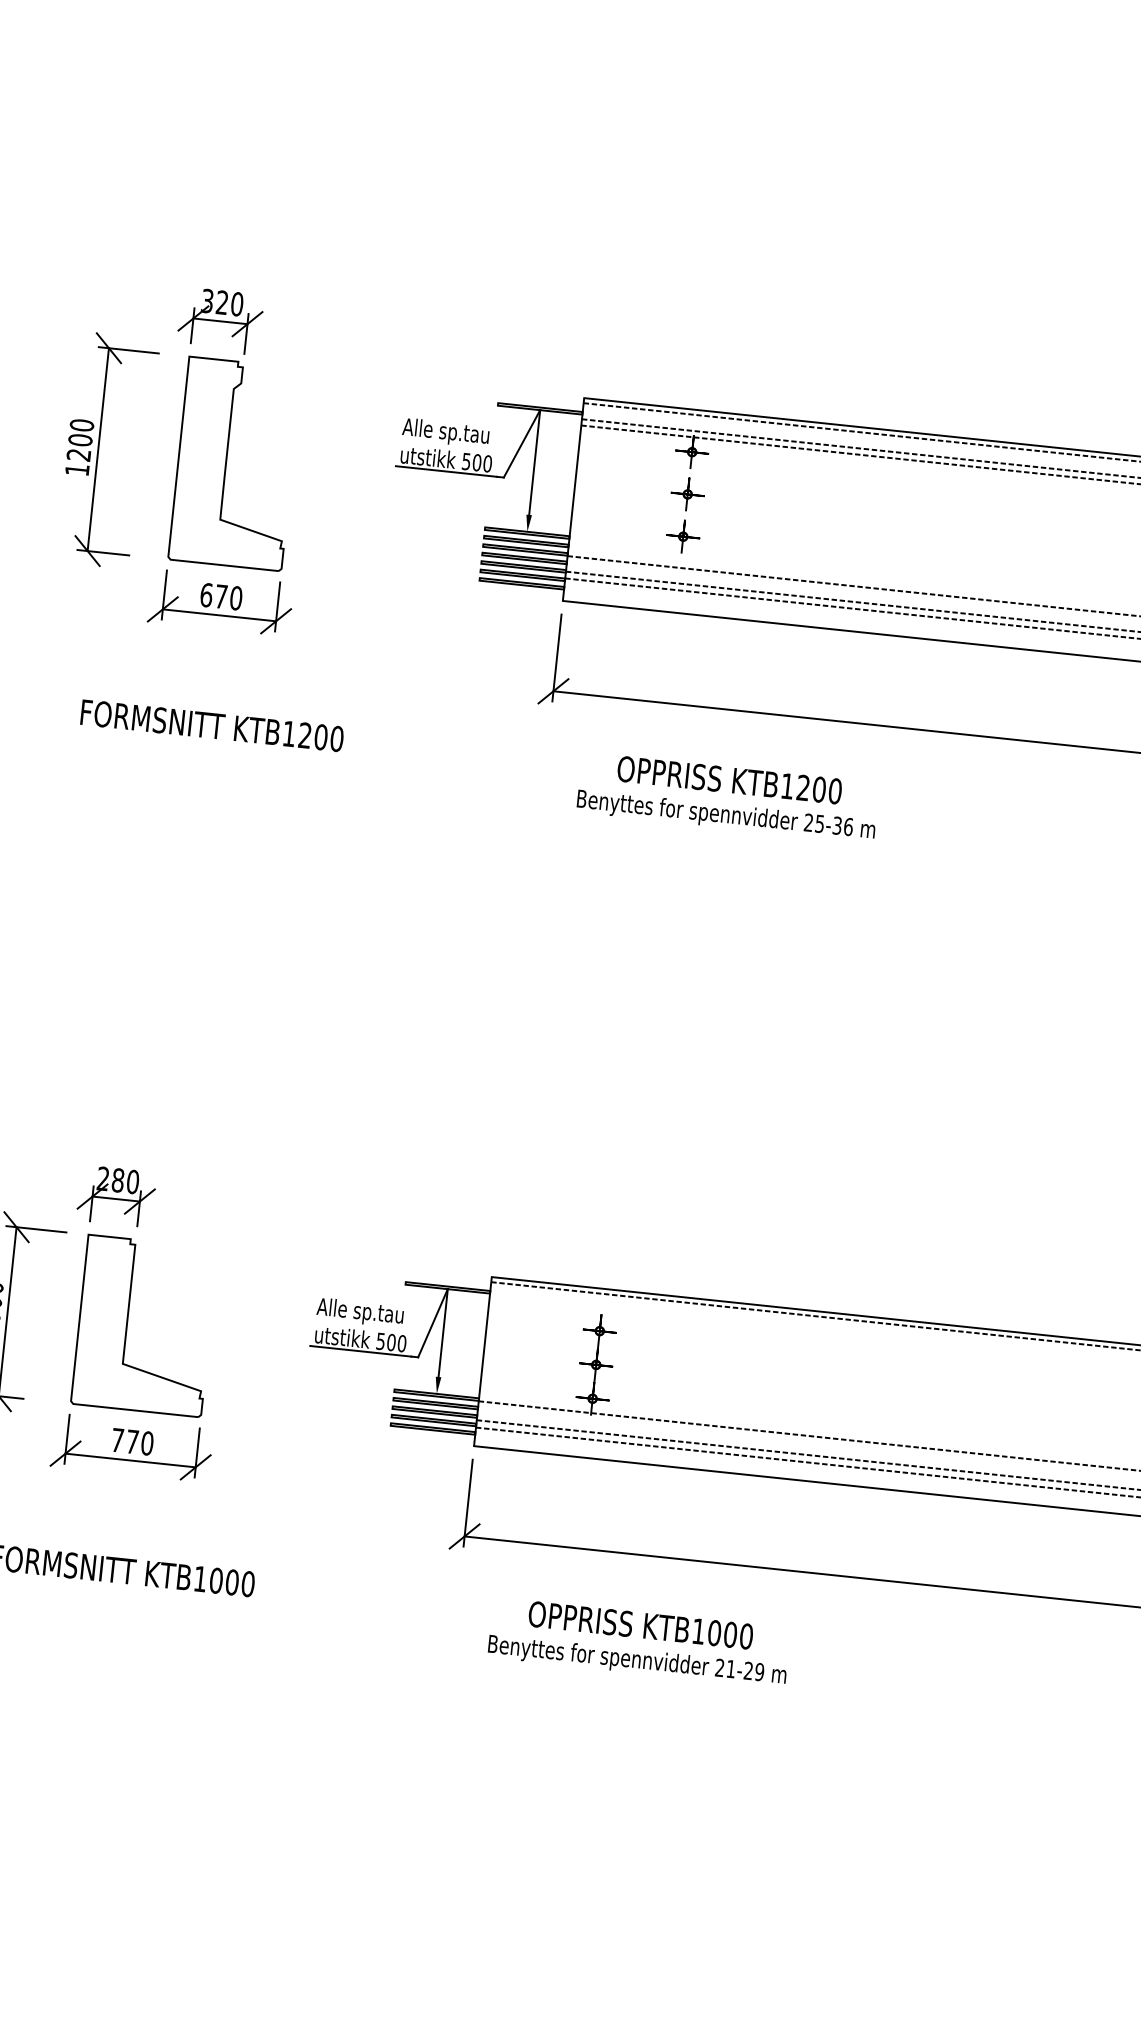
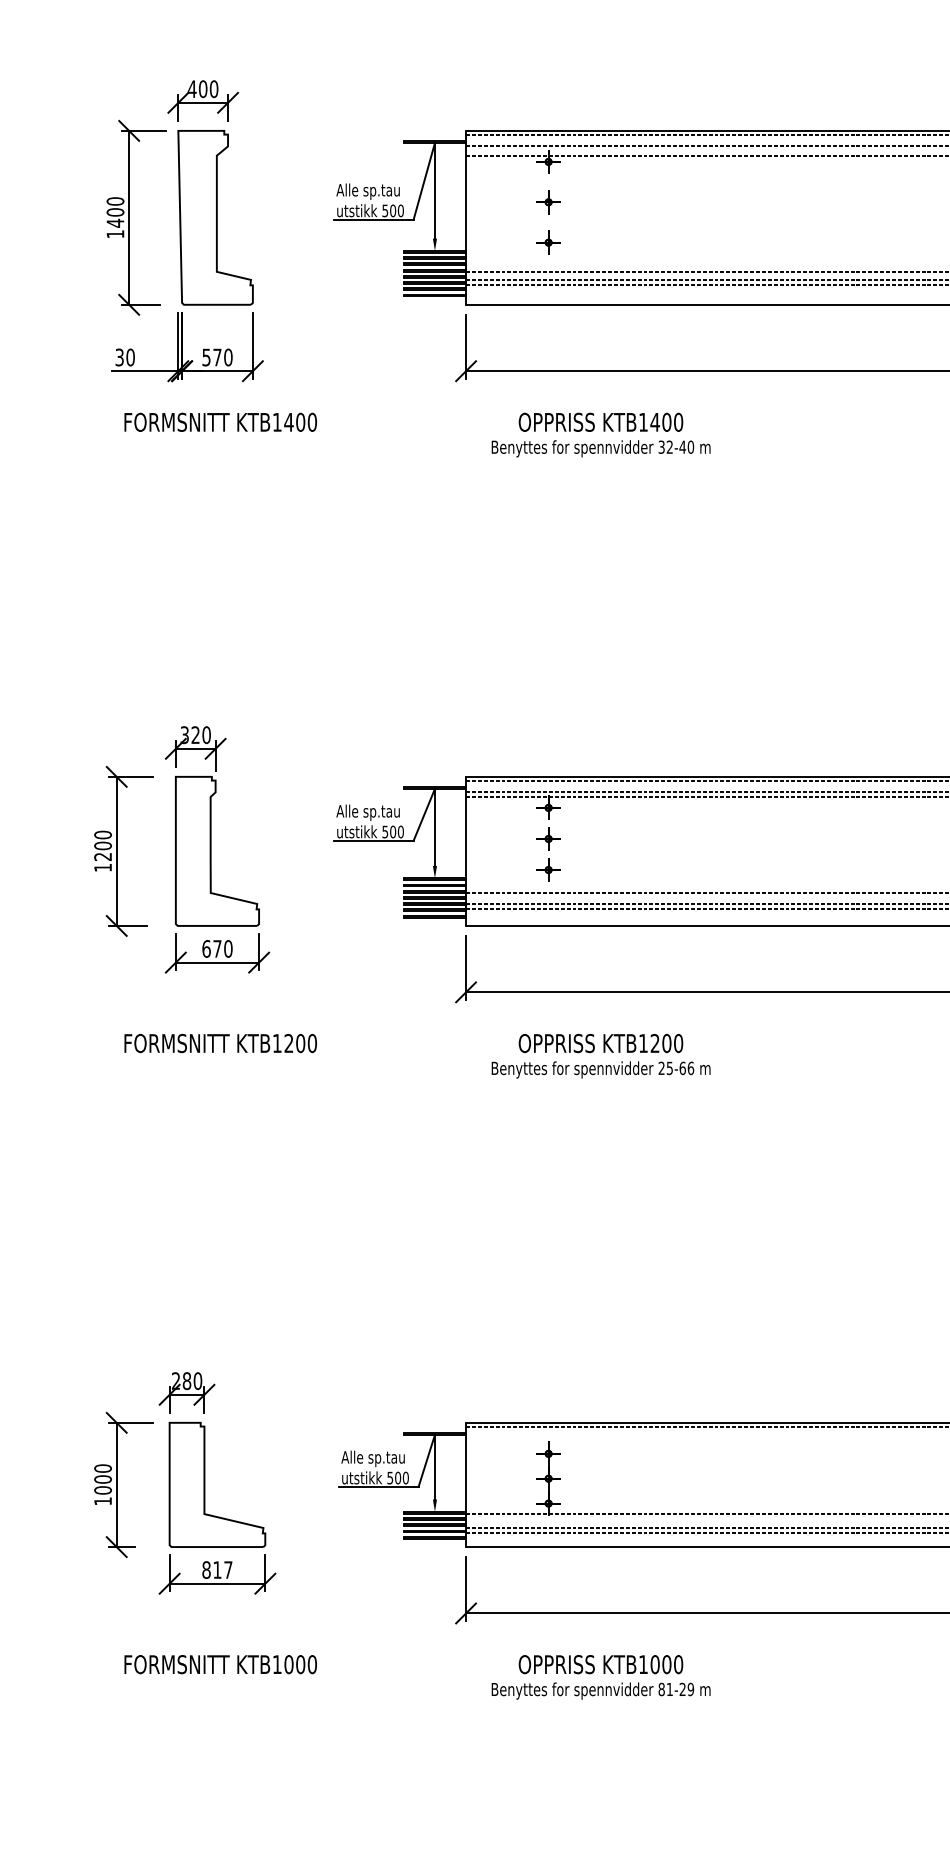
text: (837, 824) -> (682, 1067), 25-36 -> 25-66
text: (132, 1441) -> (217, 1569), 770 -> 817
text: (719, 1667) -> (661, 1689), 21-29 -> 81-29

